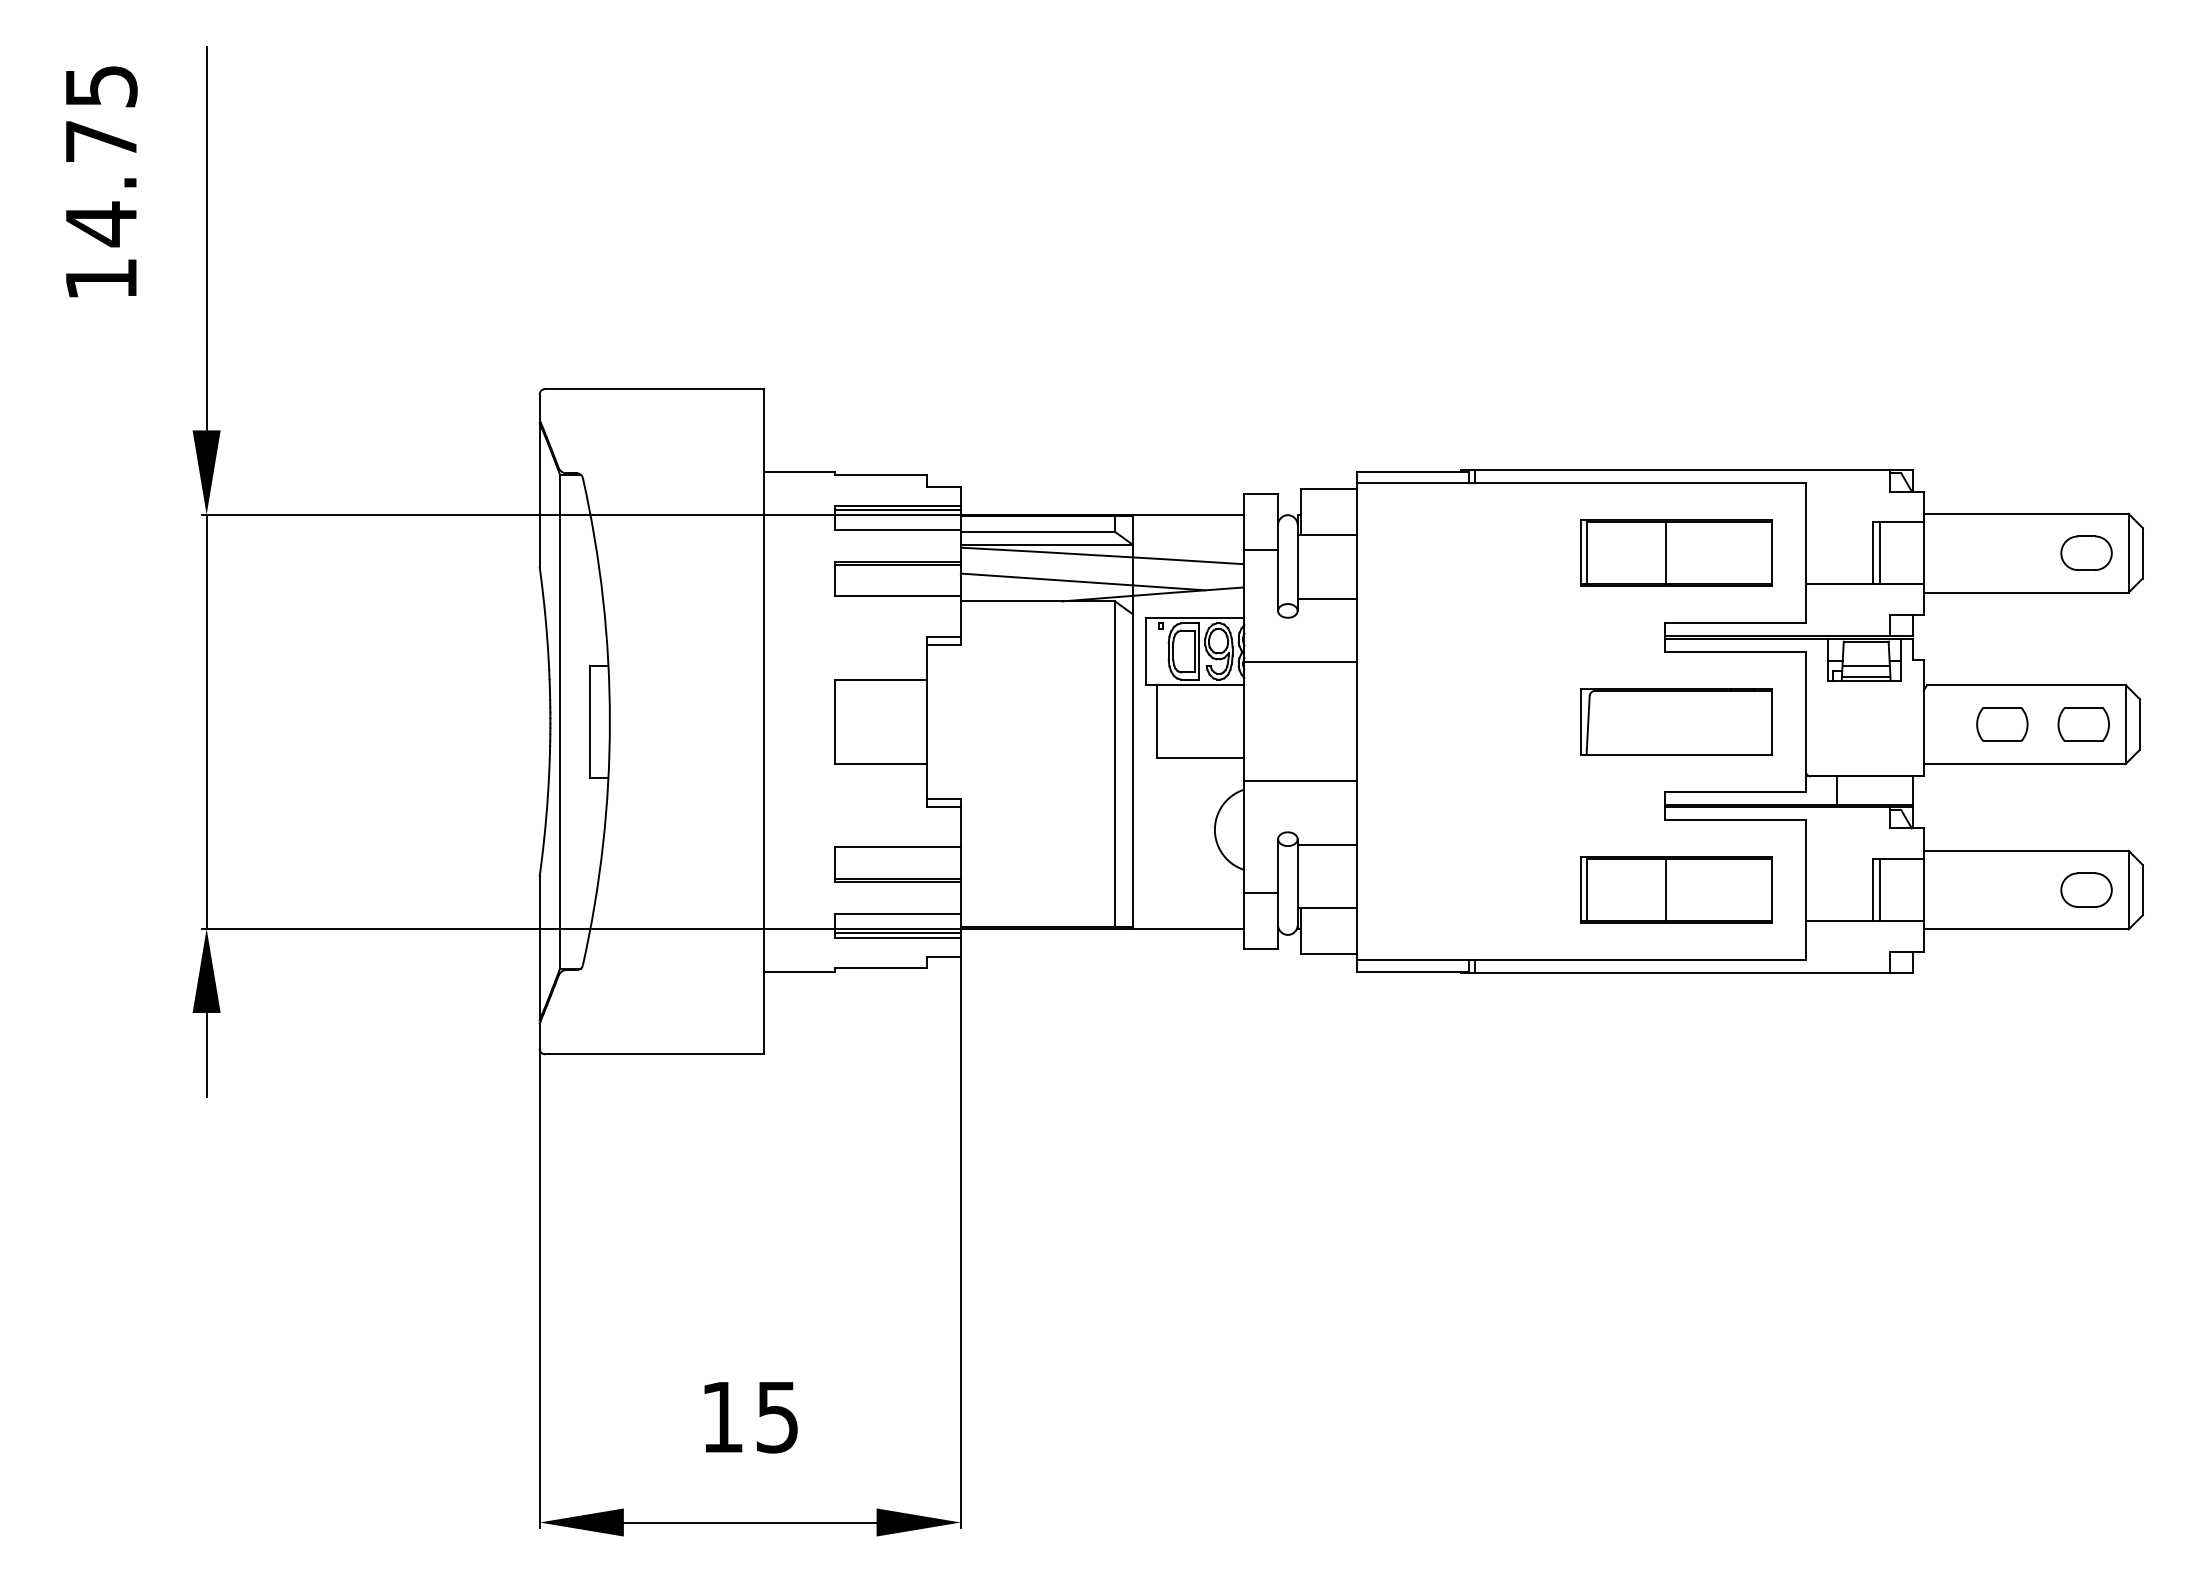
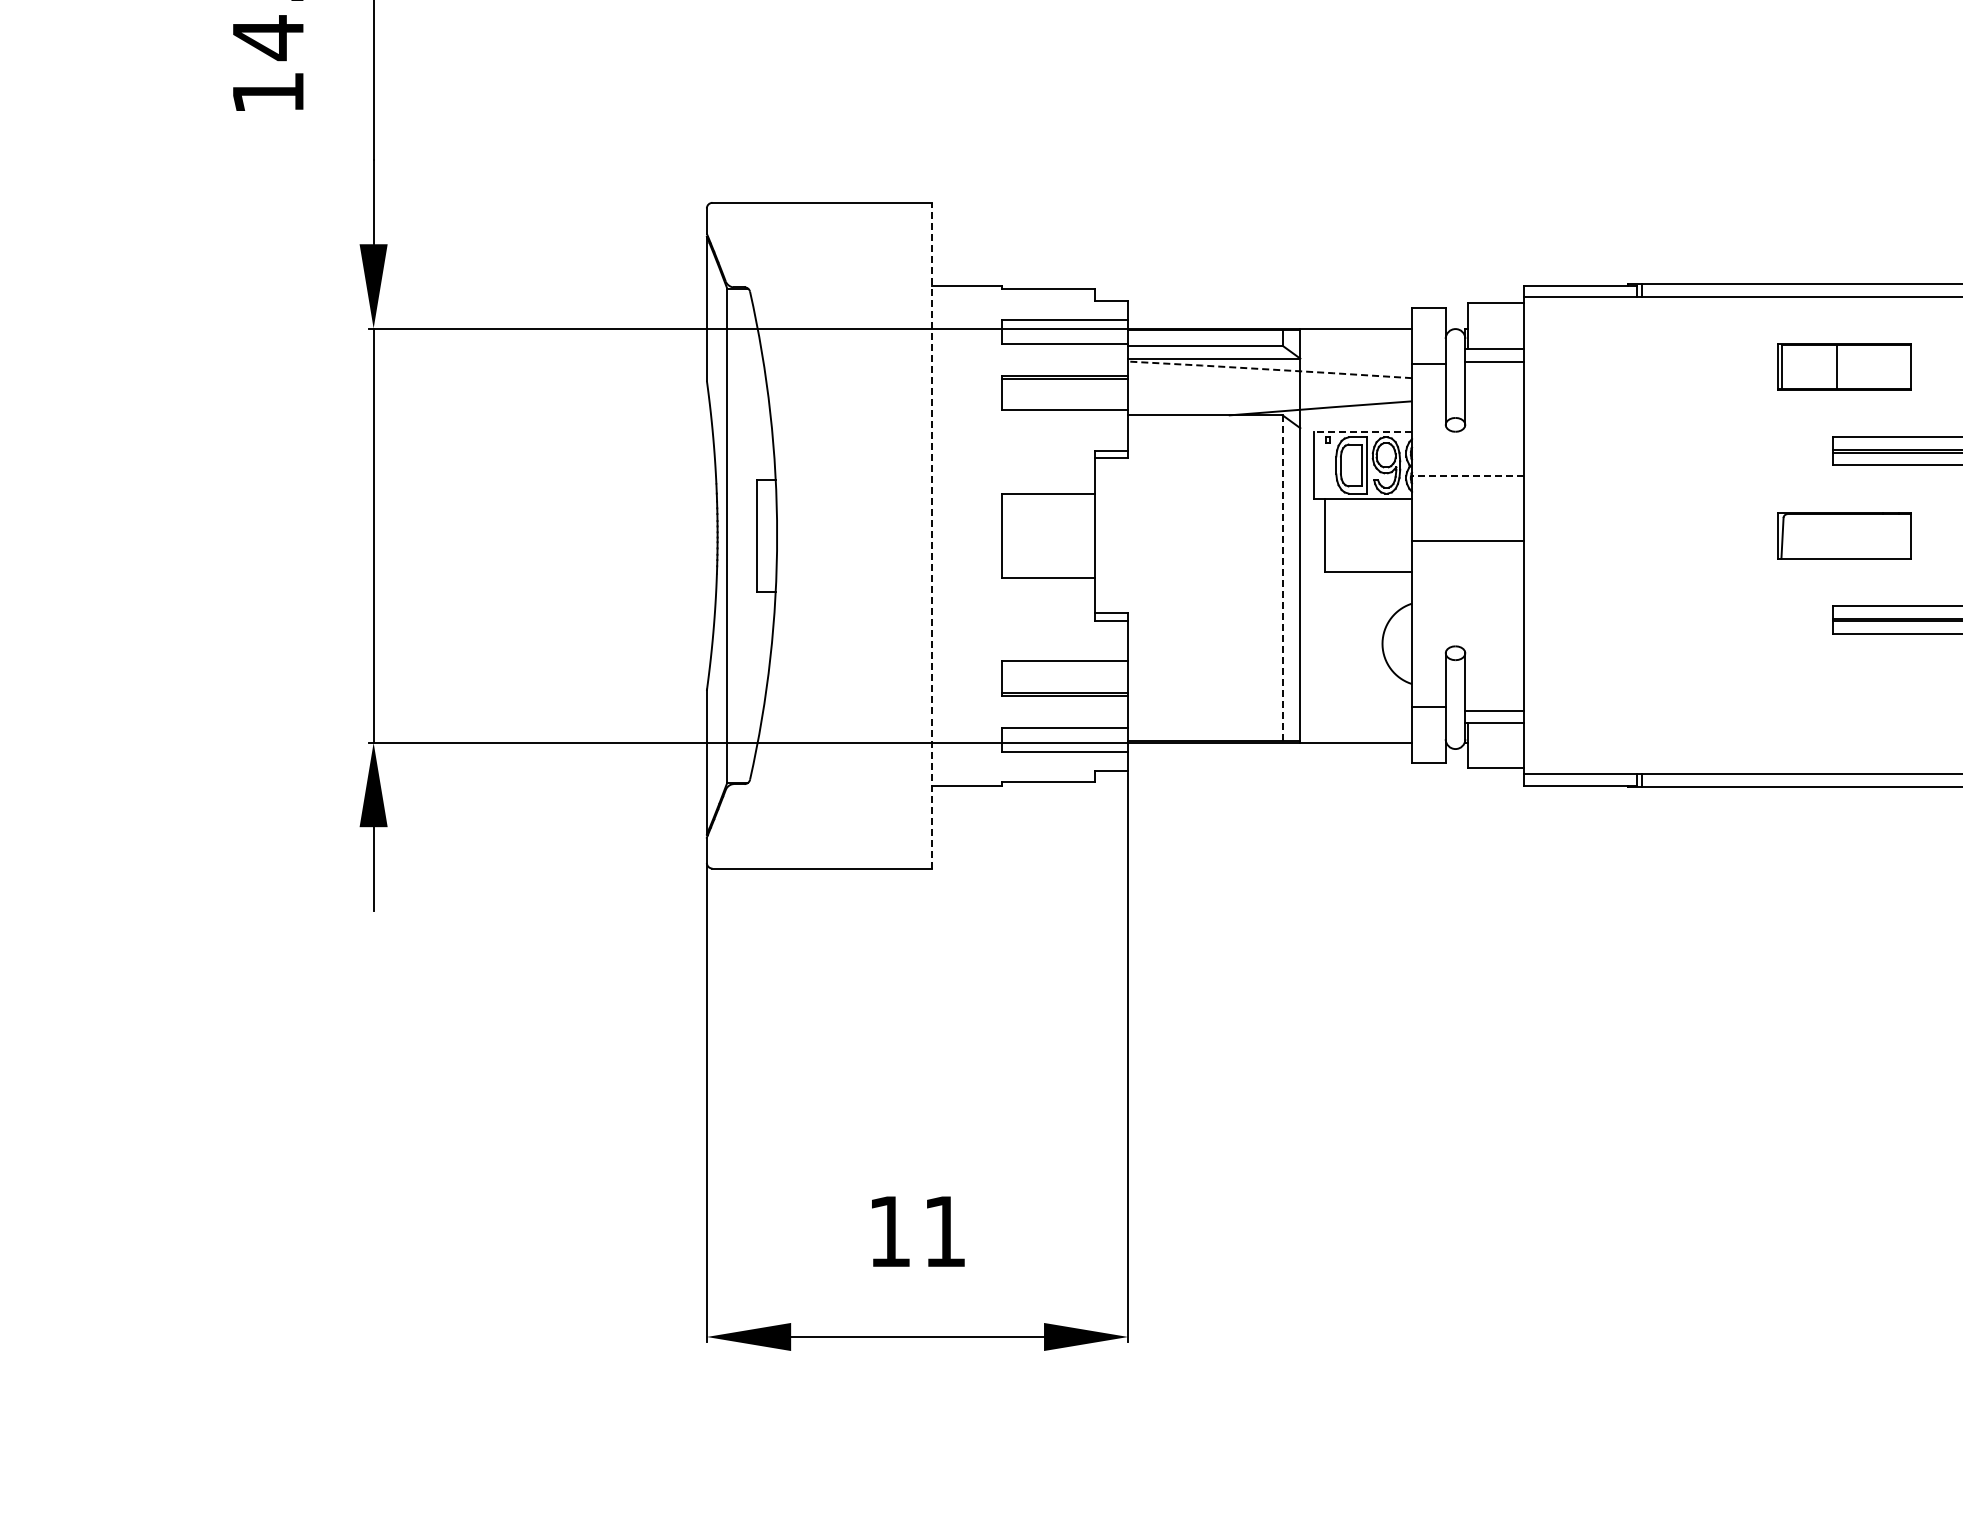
line: (897, 510) -> (1064, 324), removed
part: (1676, 552) -> (1844, 366), size x0.7
line: (1101, 555) -> (1269, 369), solid -> dashed
line: (1082, 581) -> (1250, 395), removed
line: (1326, 598) -> (1494, 361), moved
line: (1194, 617) -> (1362, 431), solid -> dashed
line: (1300, 662) -> (1468, 476), solid -> dashed
line: (764, 721) -> (931, 535), solid -> dashed
part: (1676, 721) -> (1844, 535), size x0.7
line: (1115, 764) -> (1283, 578), solid -> dashed
line: (1300, 781) -> (1468, 541), moved
line: (1326, 844) -> (1494, 710), moved
part: (1676, 889) -> (1844, 703), removed
line: (897, 933) -> (1064, 747), removed
text: (777, 1417) -> (944, 1231), 15 -> 11

